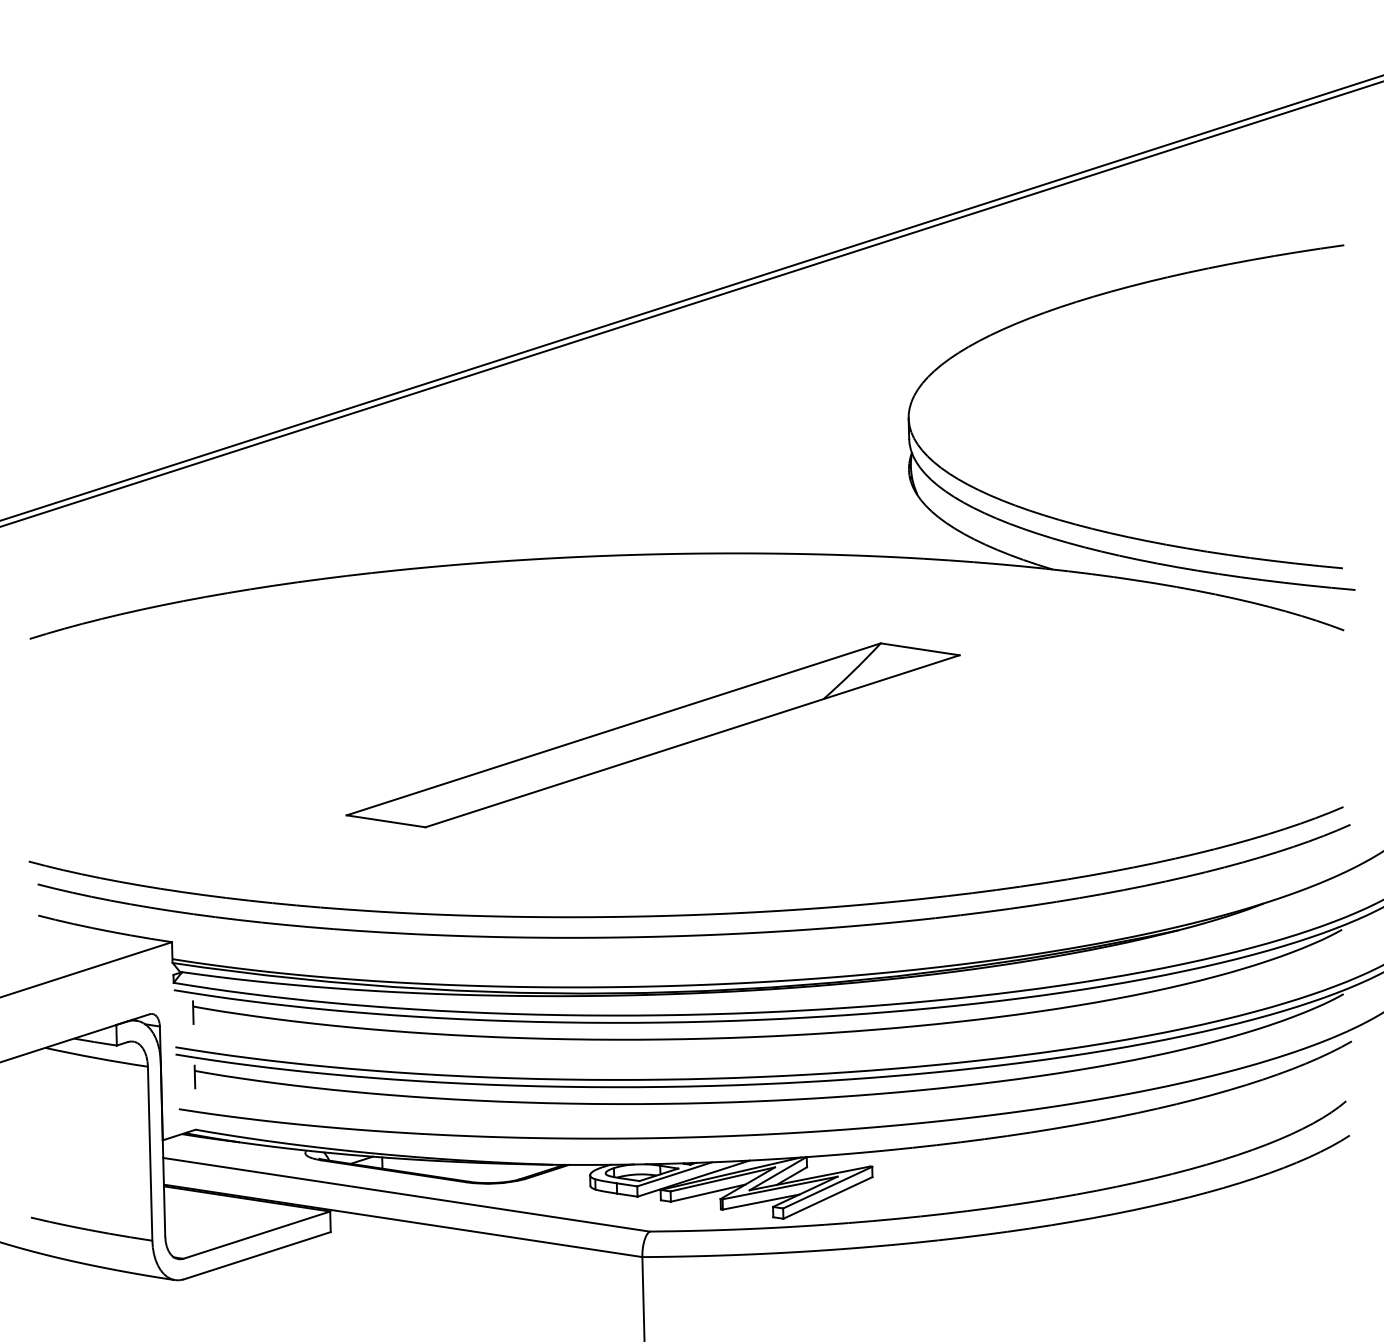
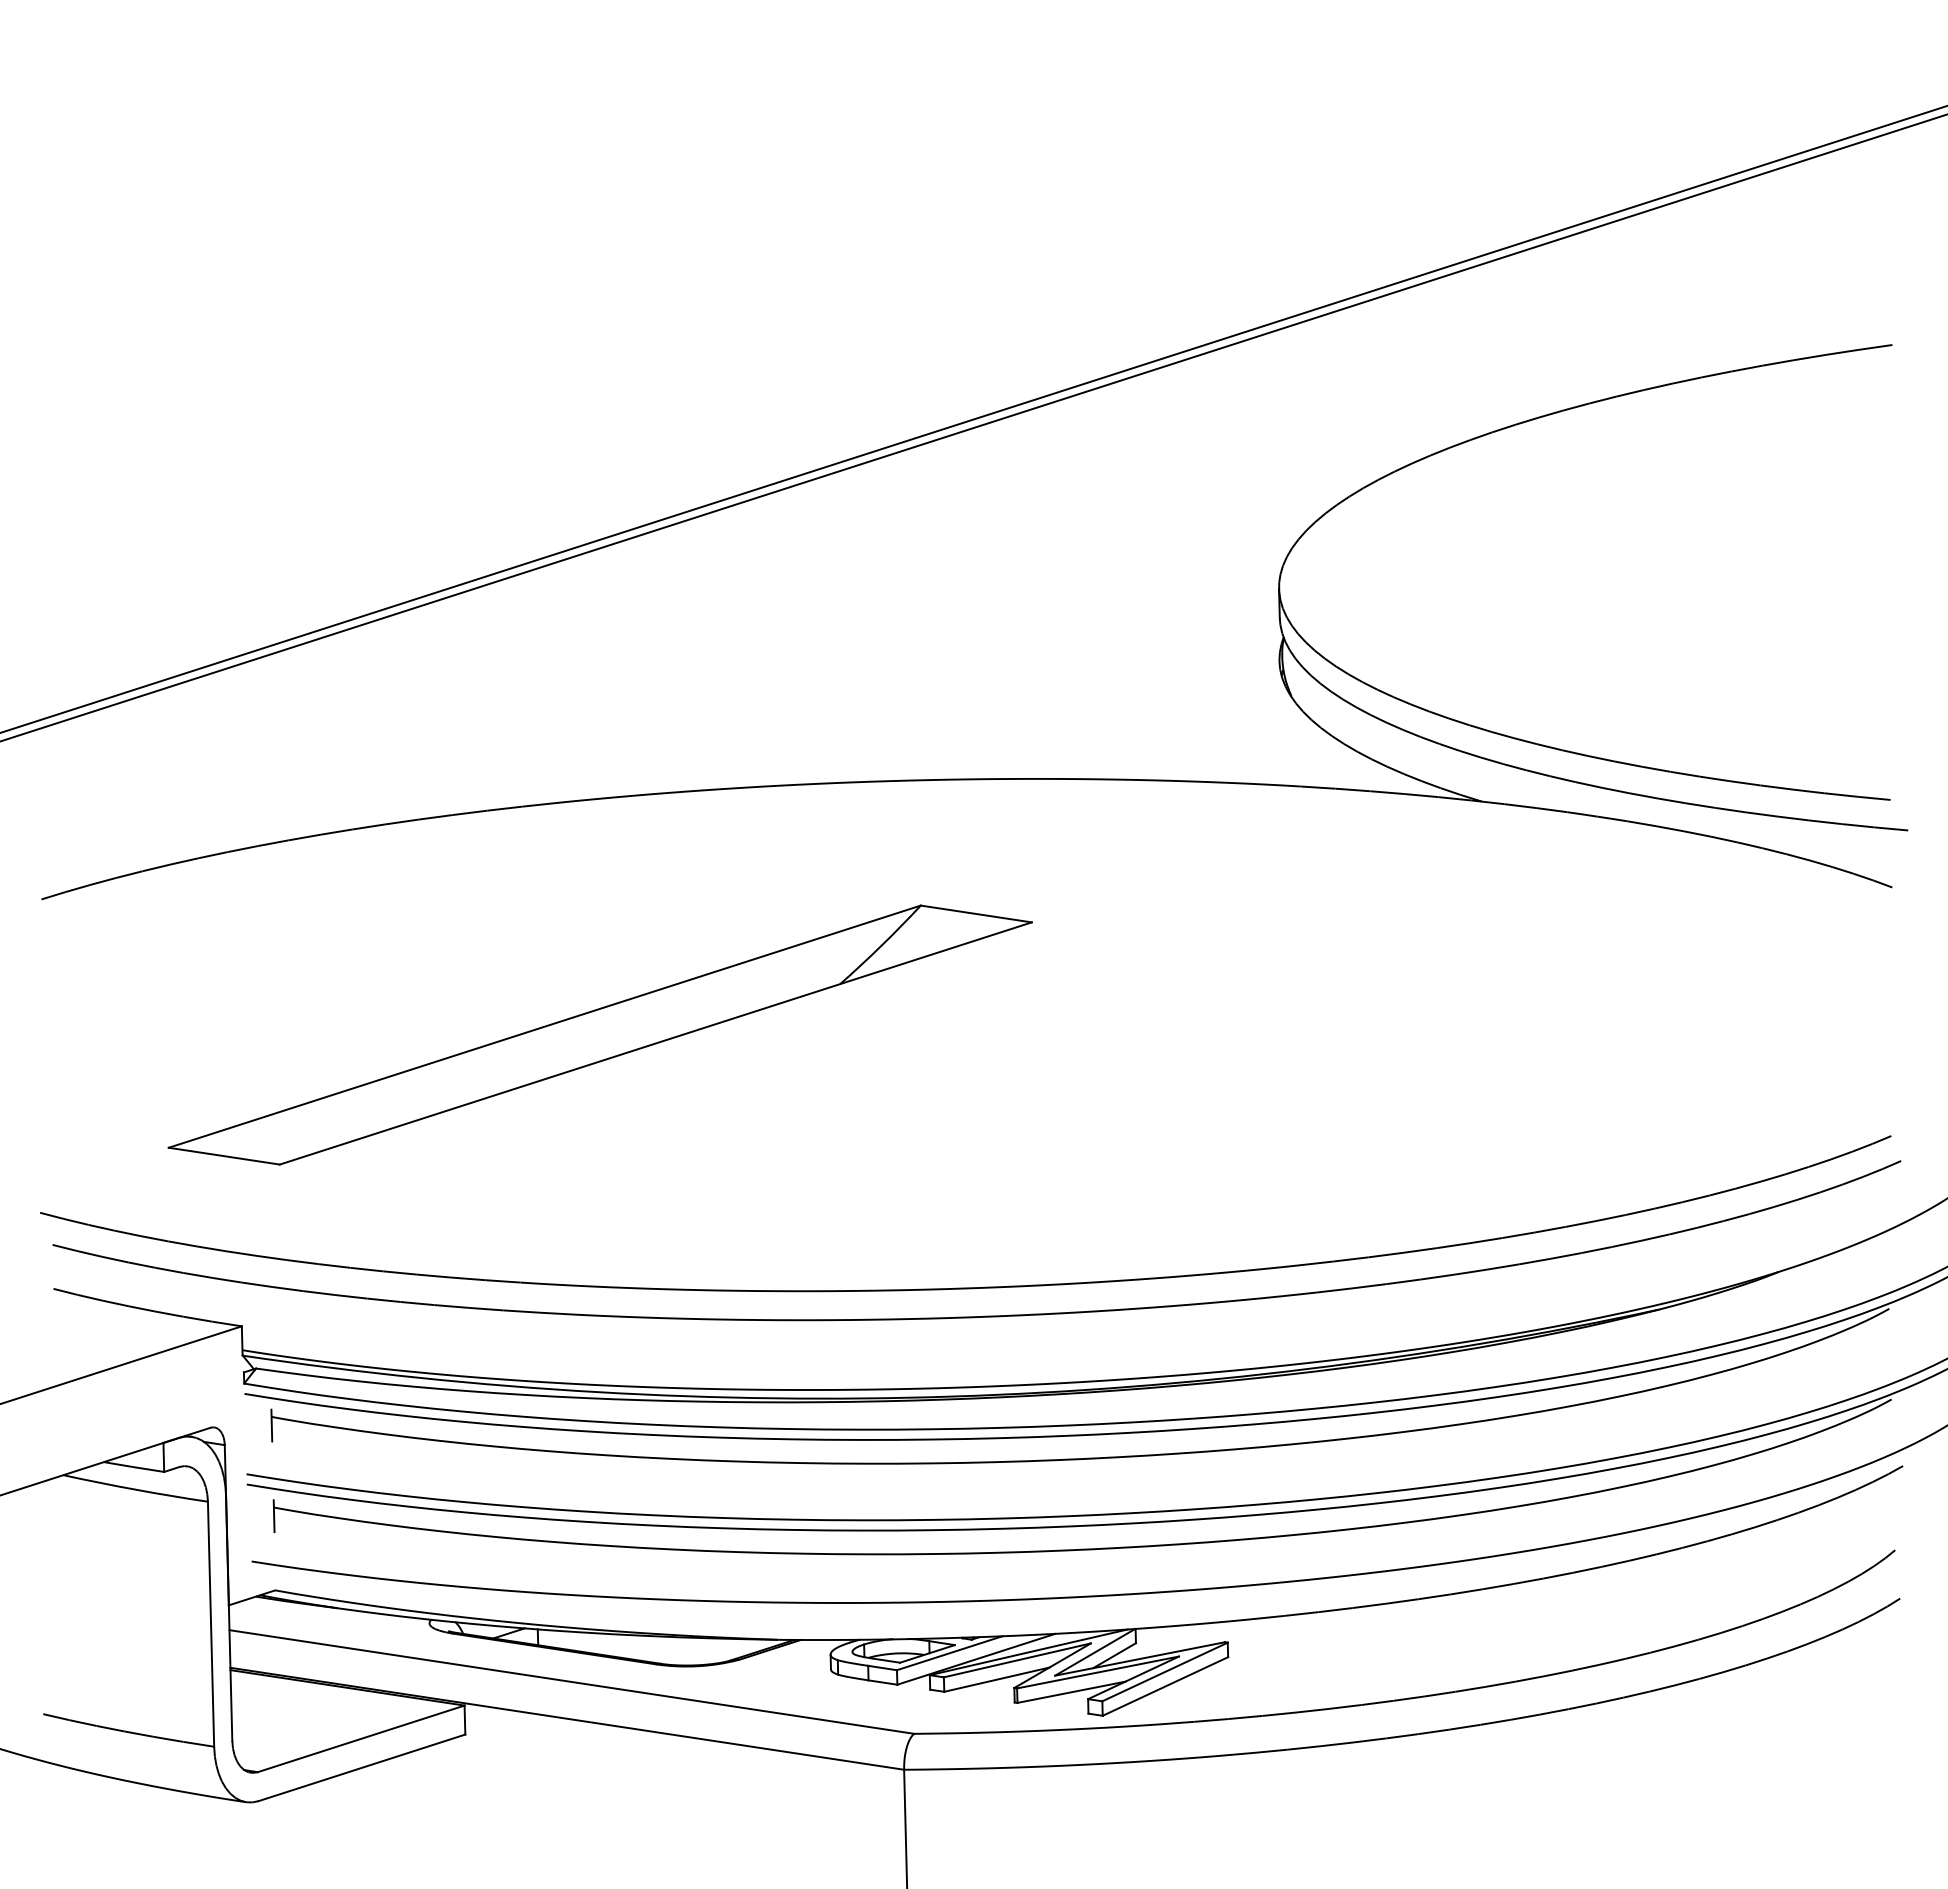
part: (652, 734) -> (599, 1034), moved

